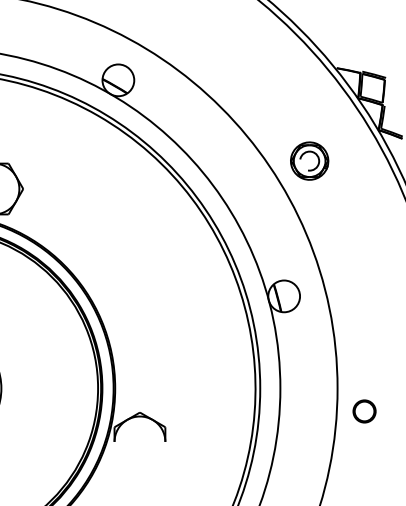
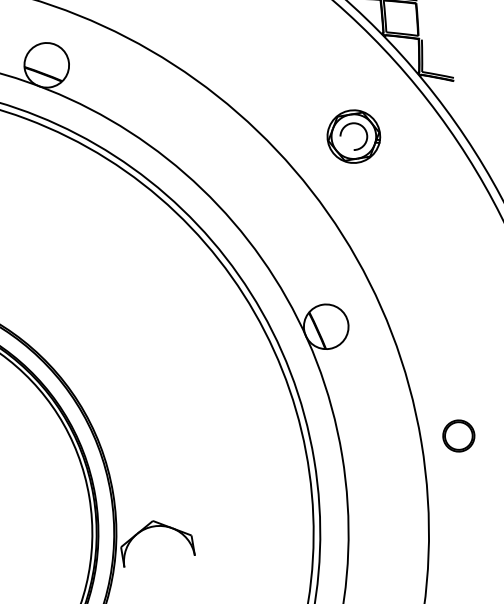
part: (309, 160) -> (353, 135), moved
circle: (364, 411) -> (458, 436), moved

